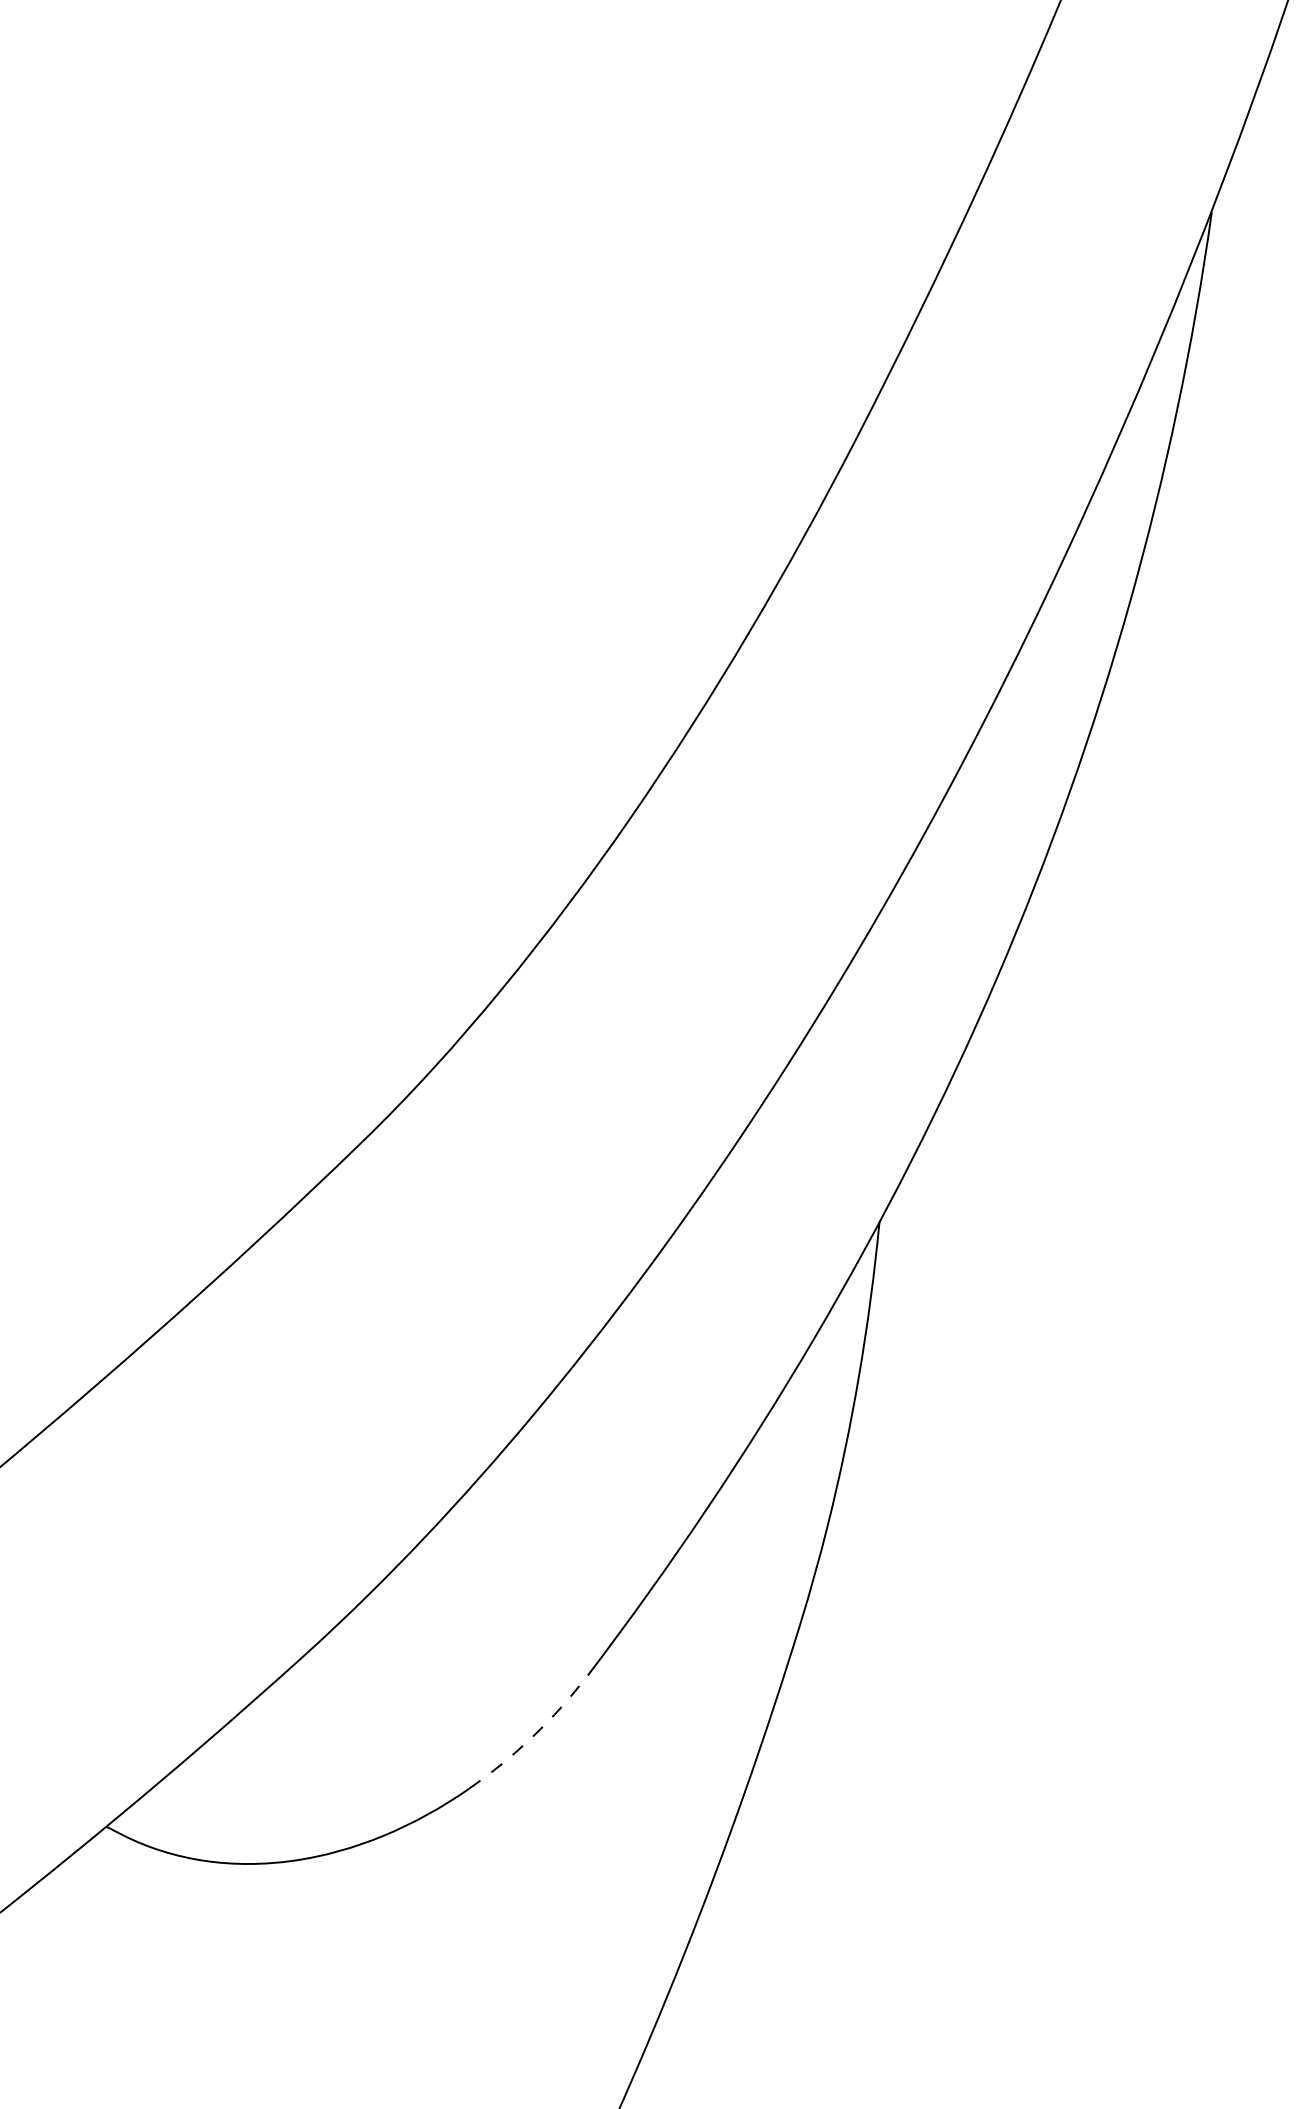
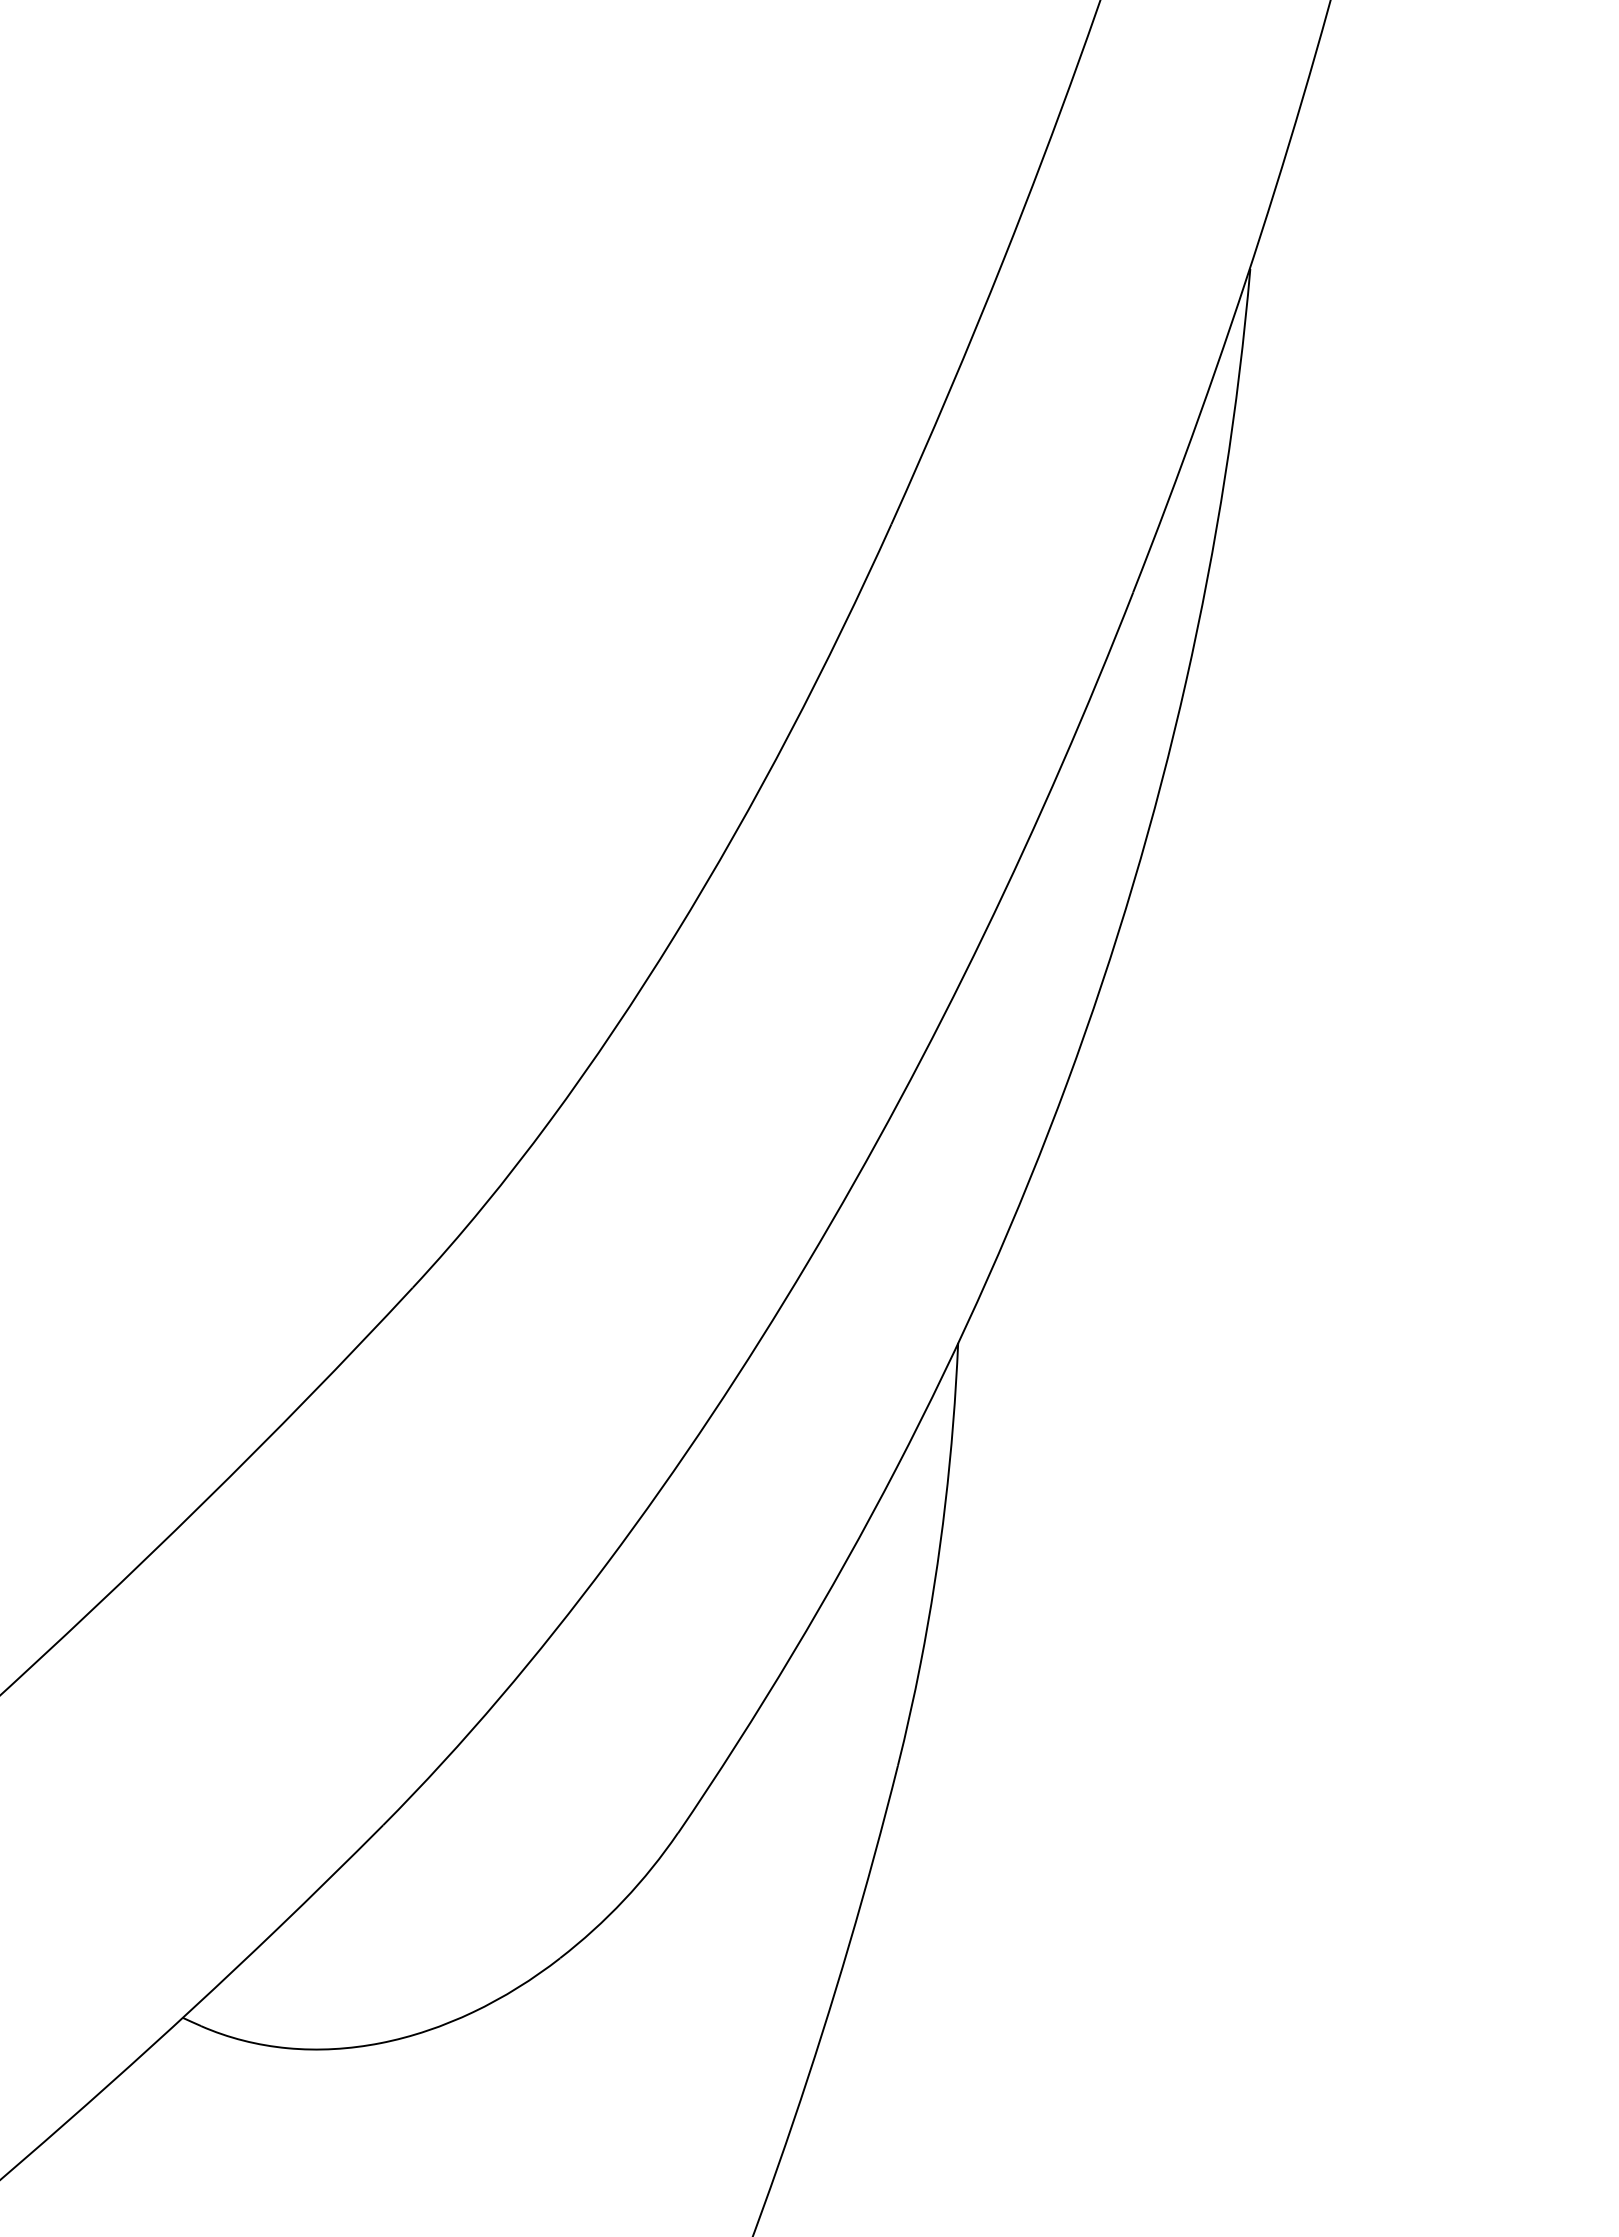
arc: (532, 1736) -> (623, 1900), dashed -> solid

